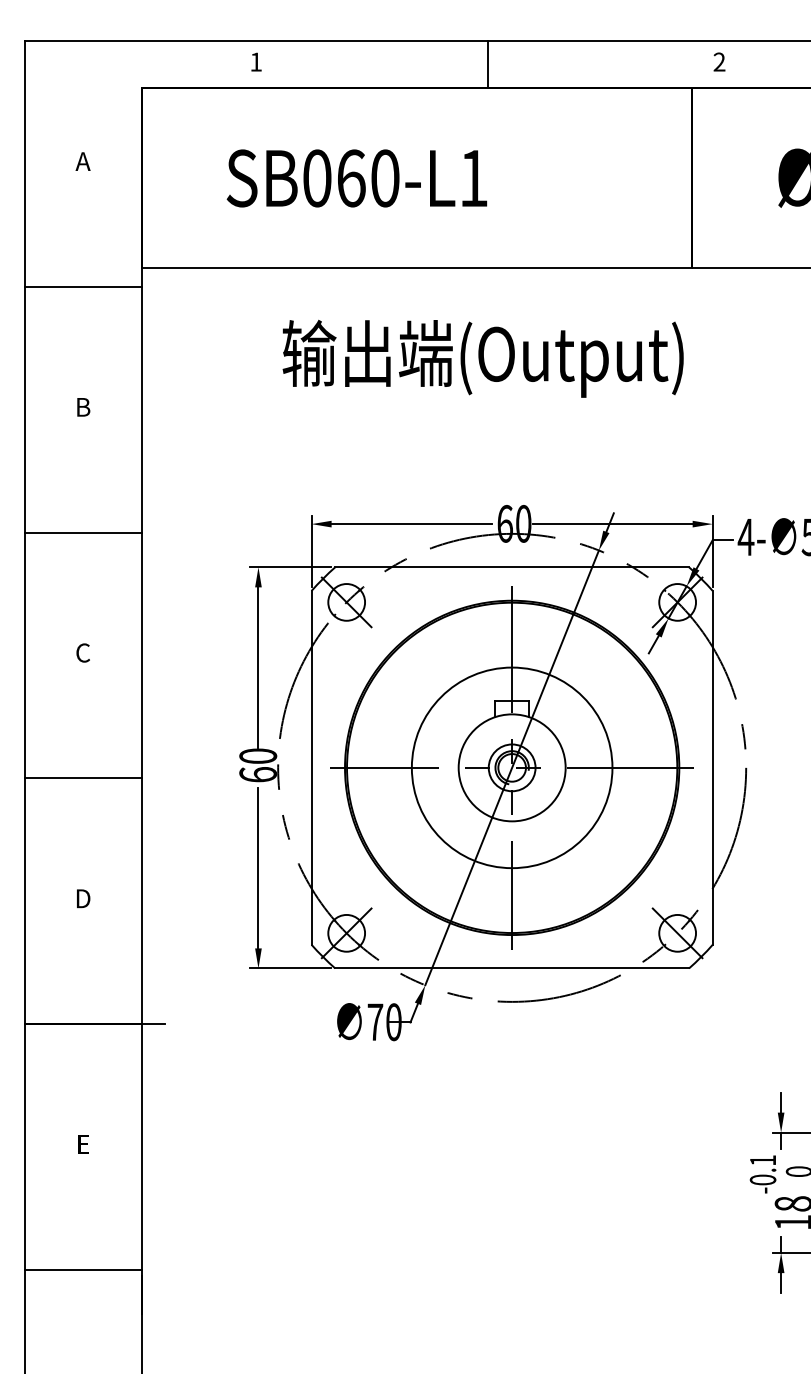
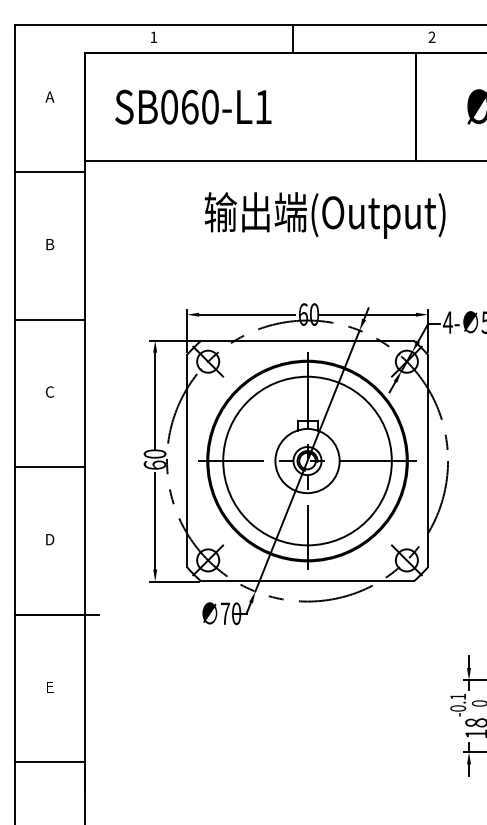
text: (357, 177) -> (193, 106), moved
text: (482, 358) -> (324, 215), moved
circle: (512, 766) -> (307, 460), size x1.4

